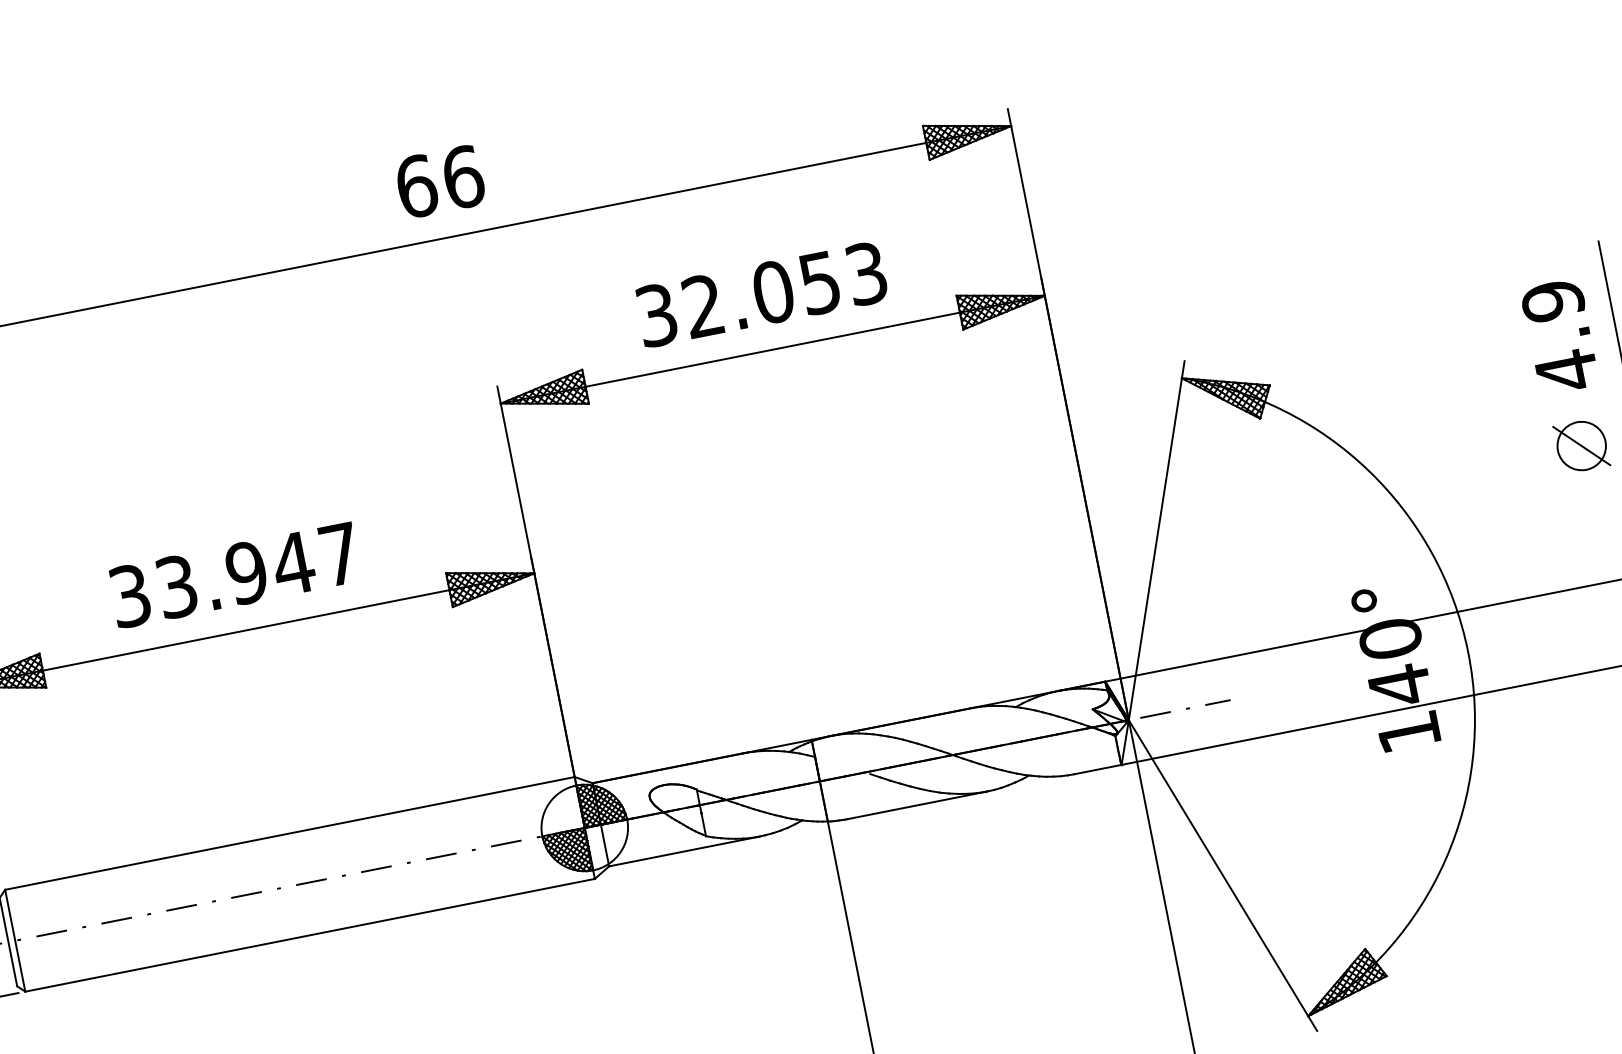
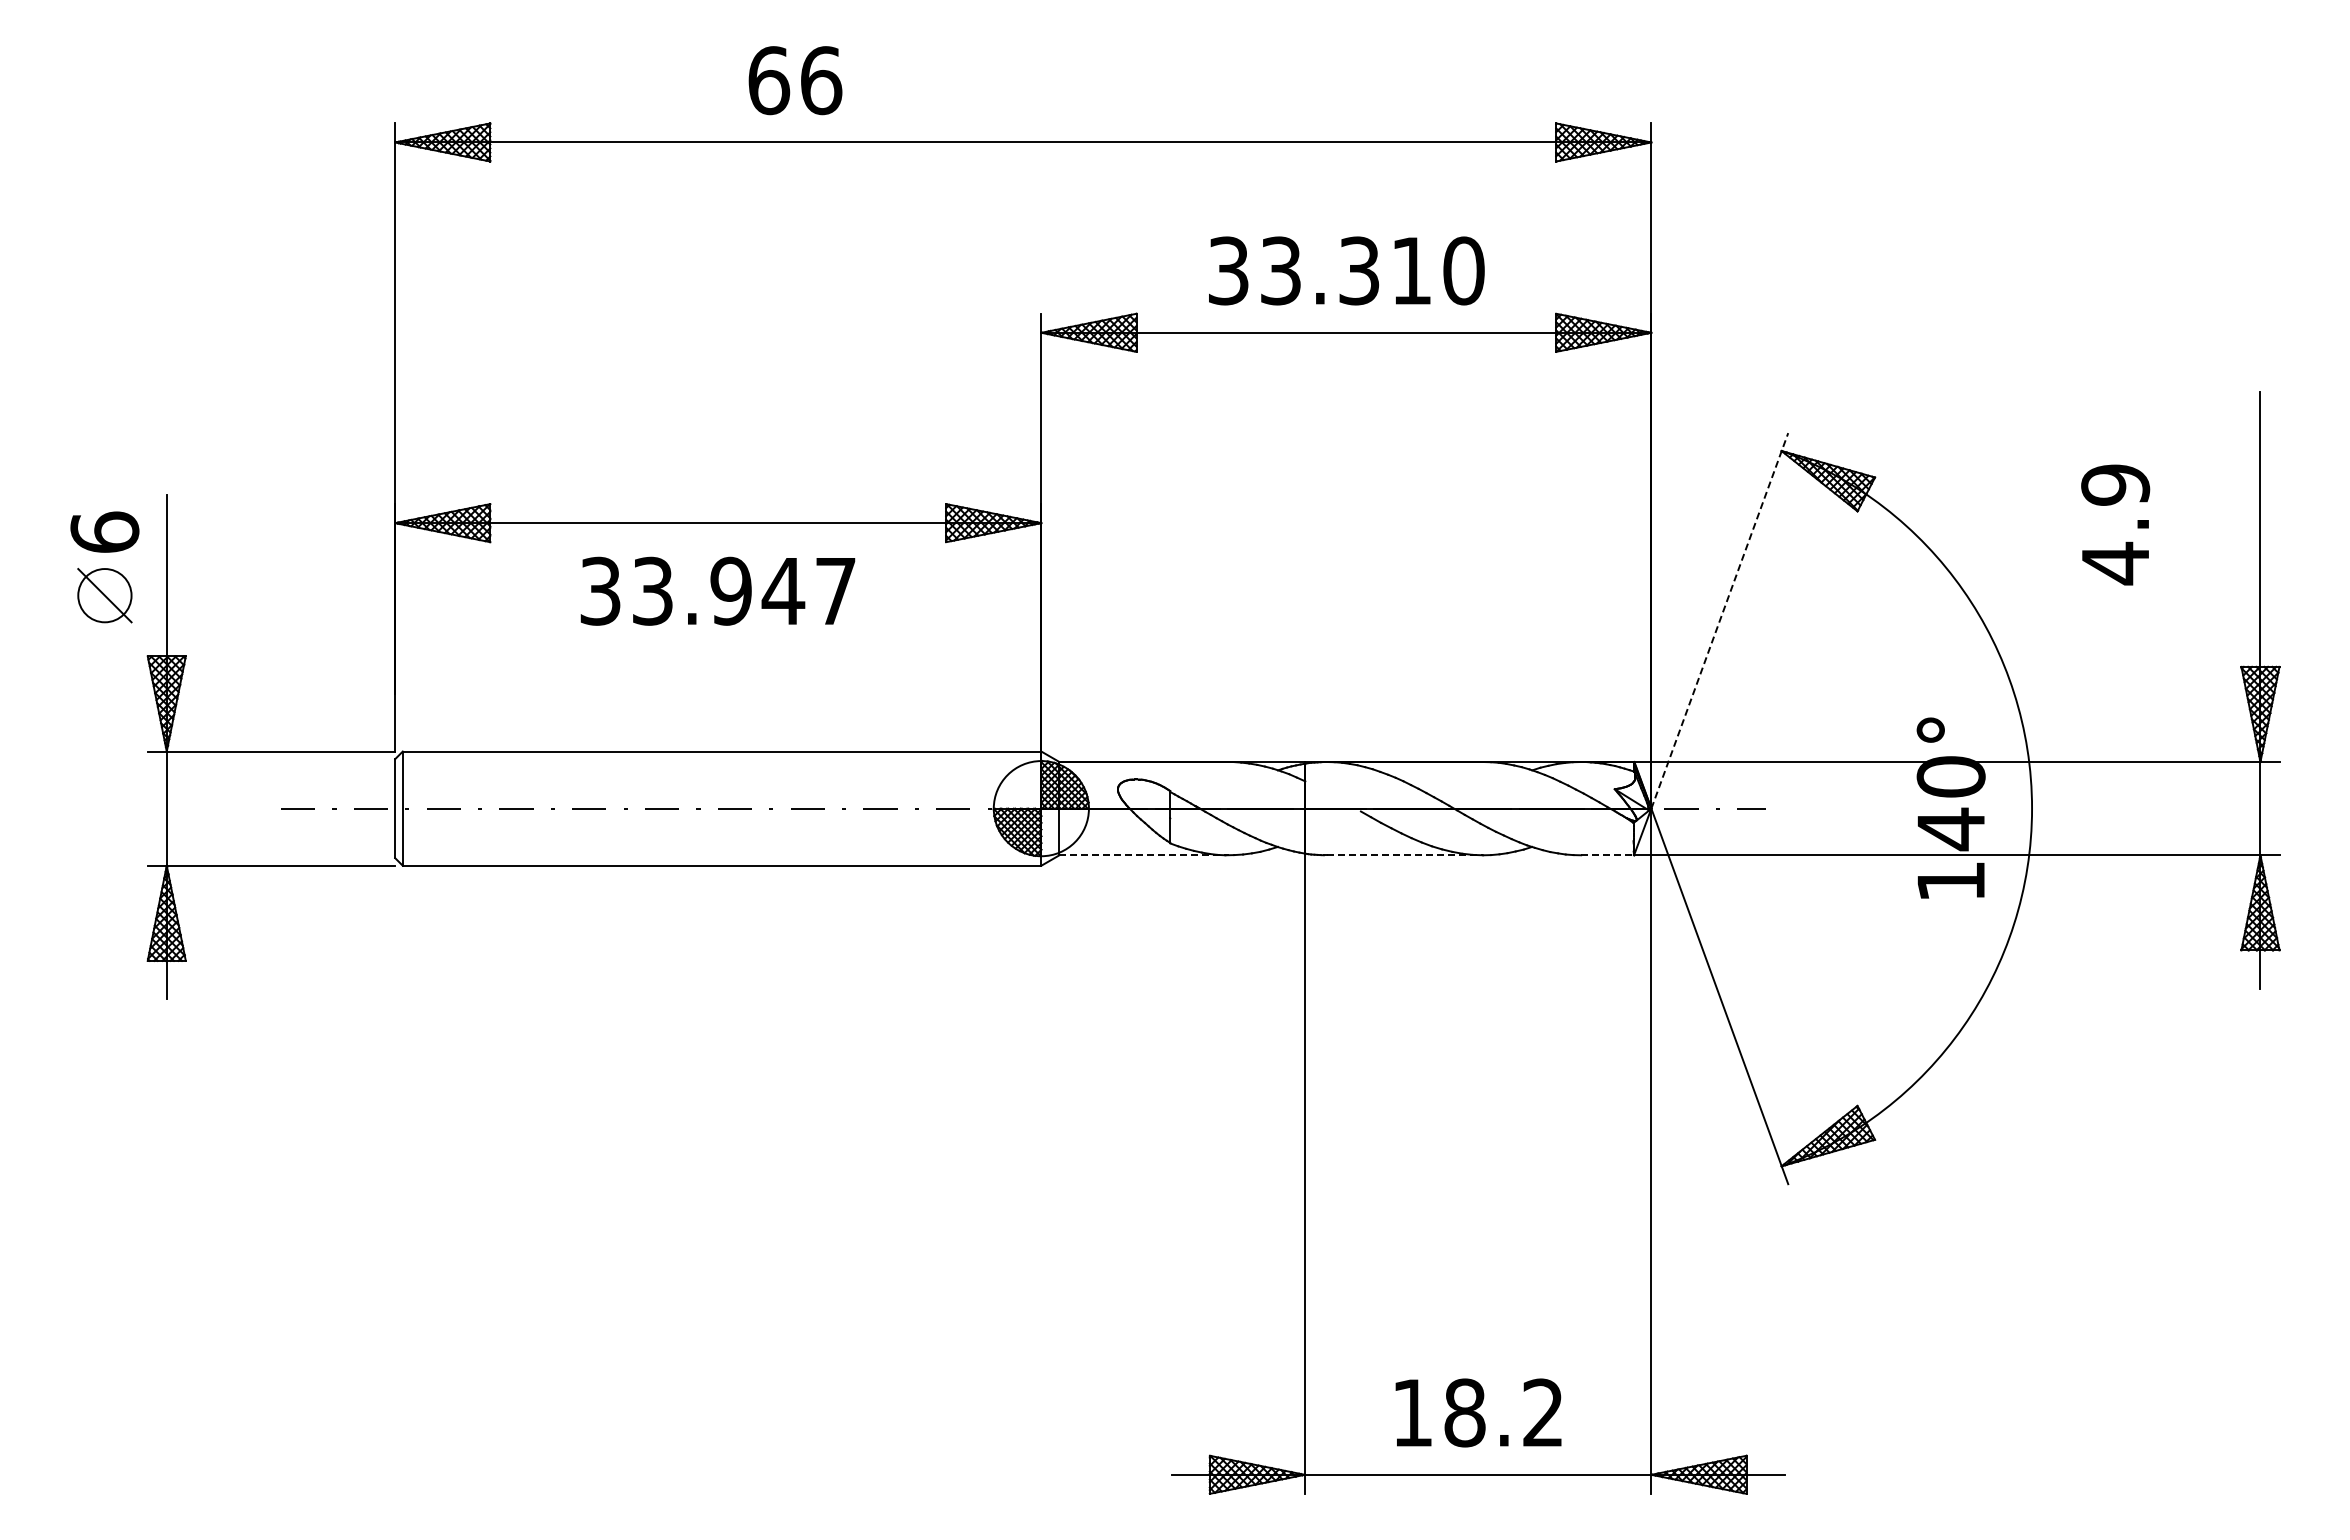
text: (440, 181) -> (795, 80), moved
text: (785, 289) -> (1372, 270), 32.053 -> 33.310
text: (1559, 336) -> (2115, 524), moved
part: (1581, 446) -> (2198, 609), removed
line: (1156, 540) -> (1719, 620), solid -> dashed
text: (234, 574) -> (717, 590), moved
line: (1098, 769) -> (1608, 855), solid -> dashed
line: (917, 805) -> (1405, 855), solid -> dashed
line: (685, 851) -> (1144, 855), solid -> dashed

